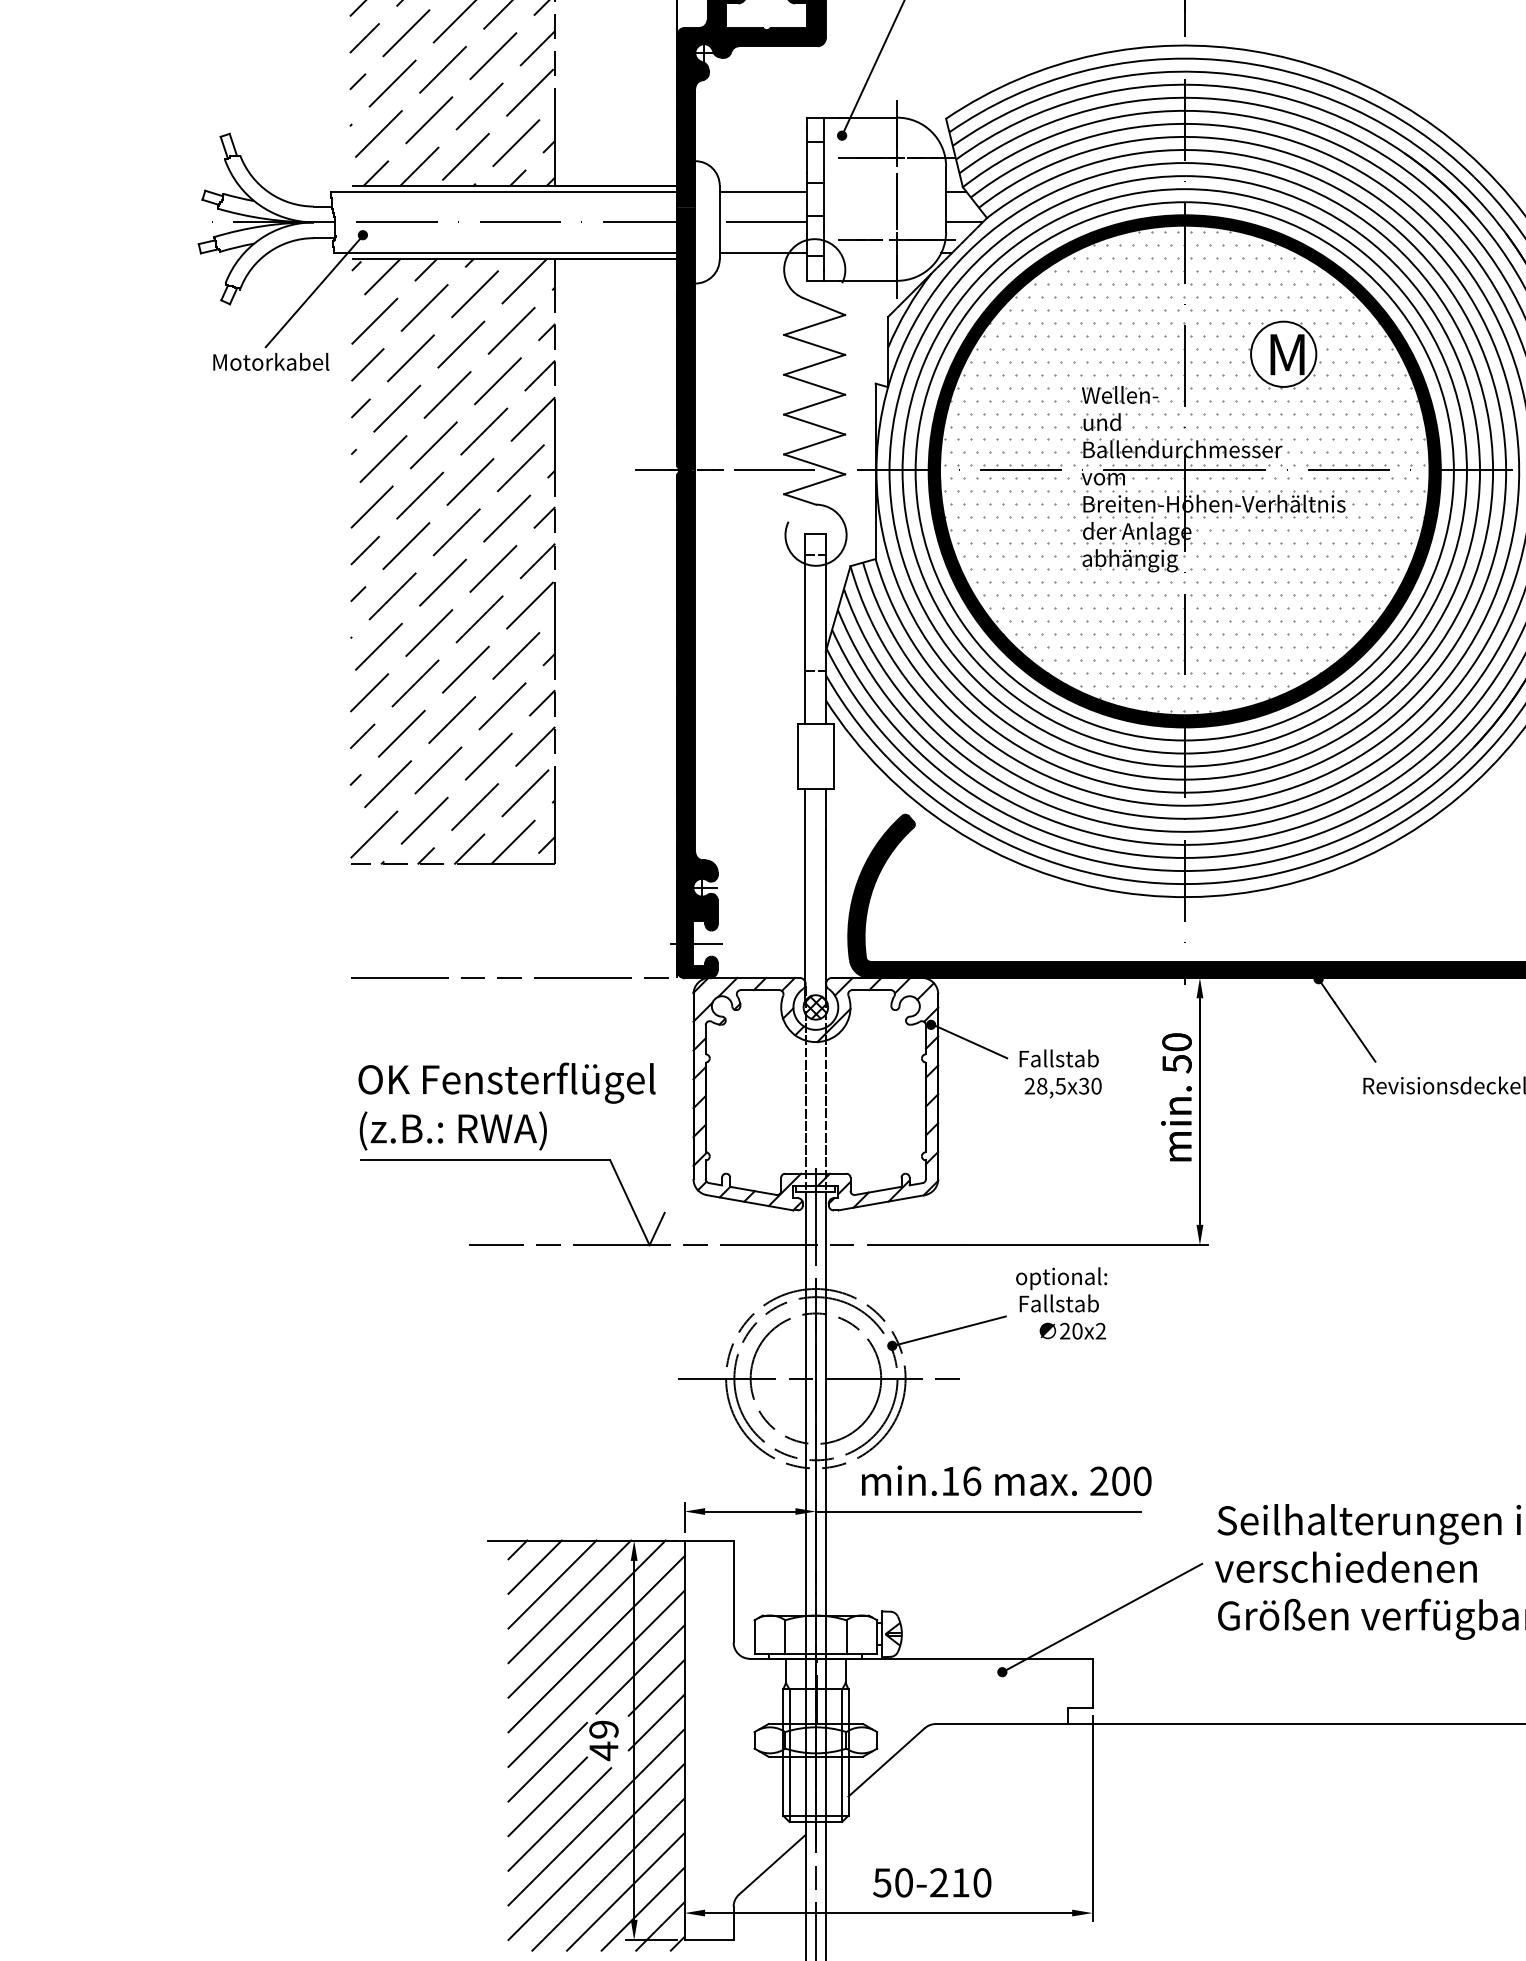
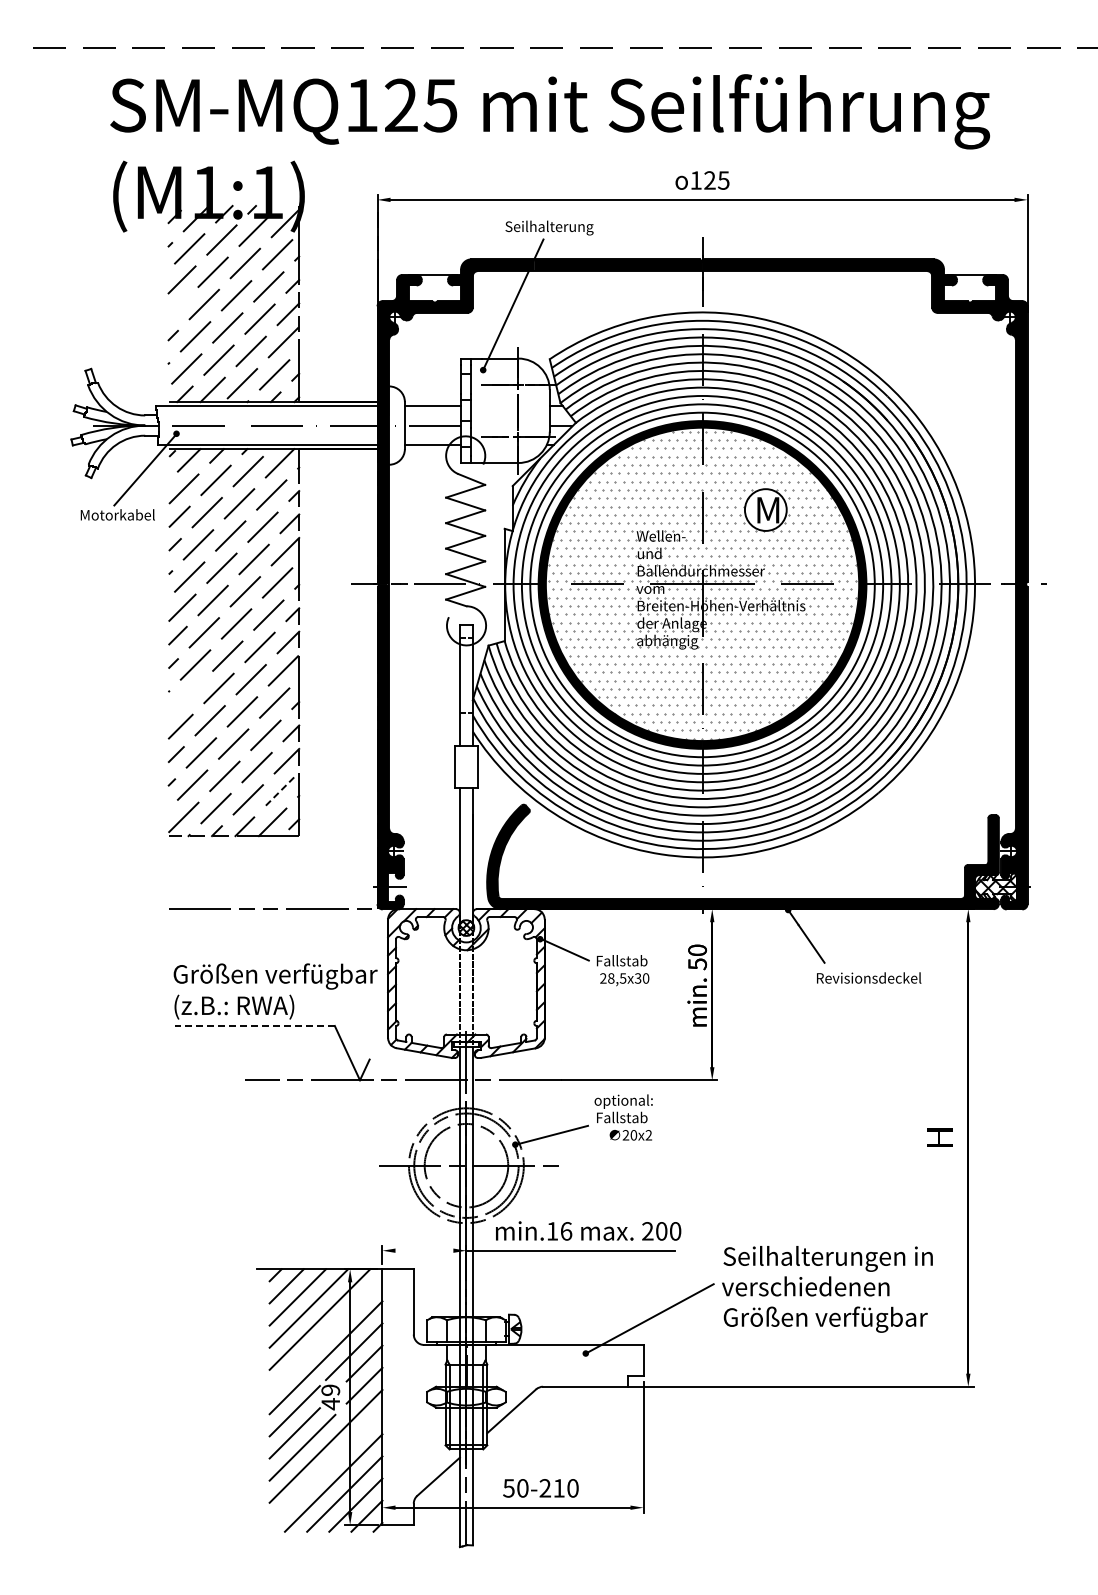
line: (364, 37) -> (177, 307), removed
line: (378, 645) -> (186, 696), removed
line: (525, 794) -> (280, 791), solid -> dashed
text: (517, 1083) -> (275, 976), OK Fensterflügel -> Größen verfügbar
line: (484, 1159) -> (254, 1025), solid -> dashed
line: (750, 1511) -> (424, 1250), removed
line: (595, 1644) -> (325, 1335), removed
line: (595, 1851) -> (325, 1468), removed

